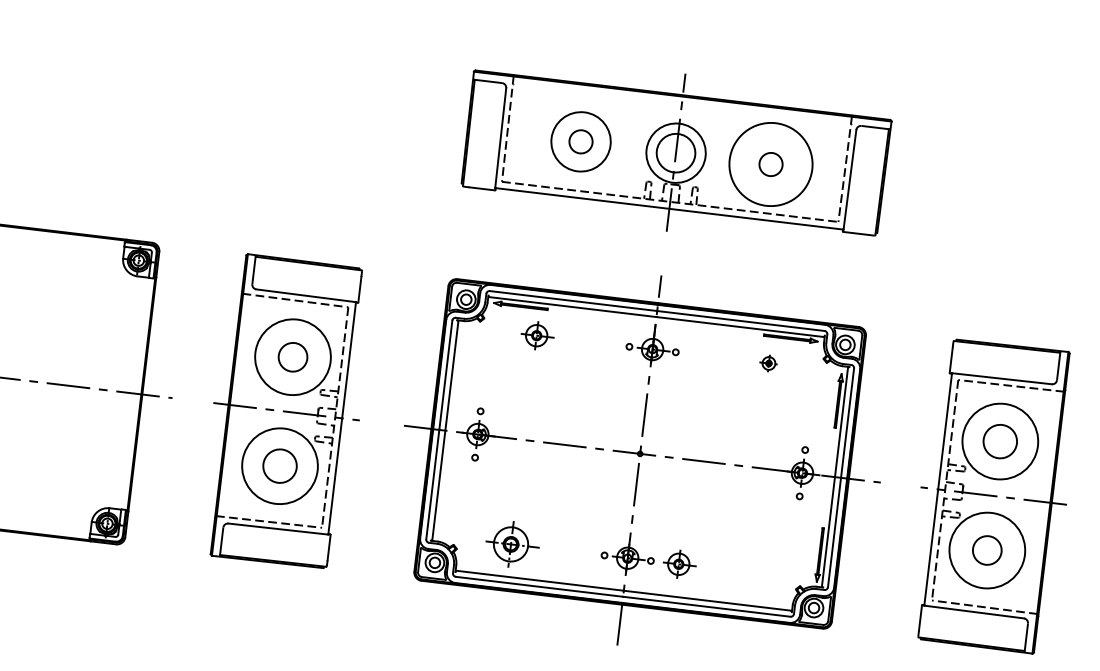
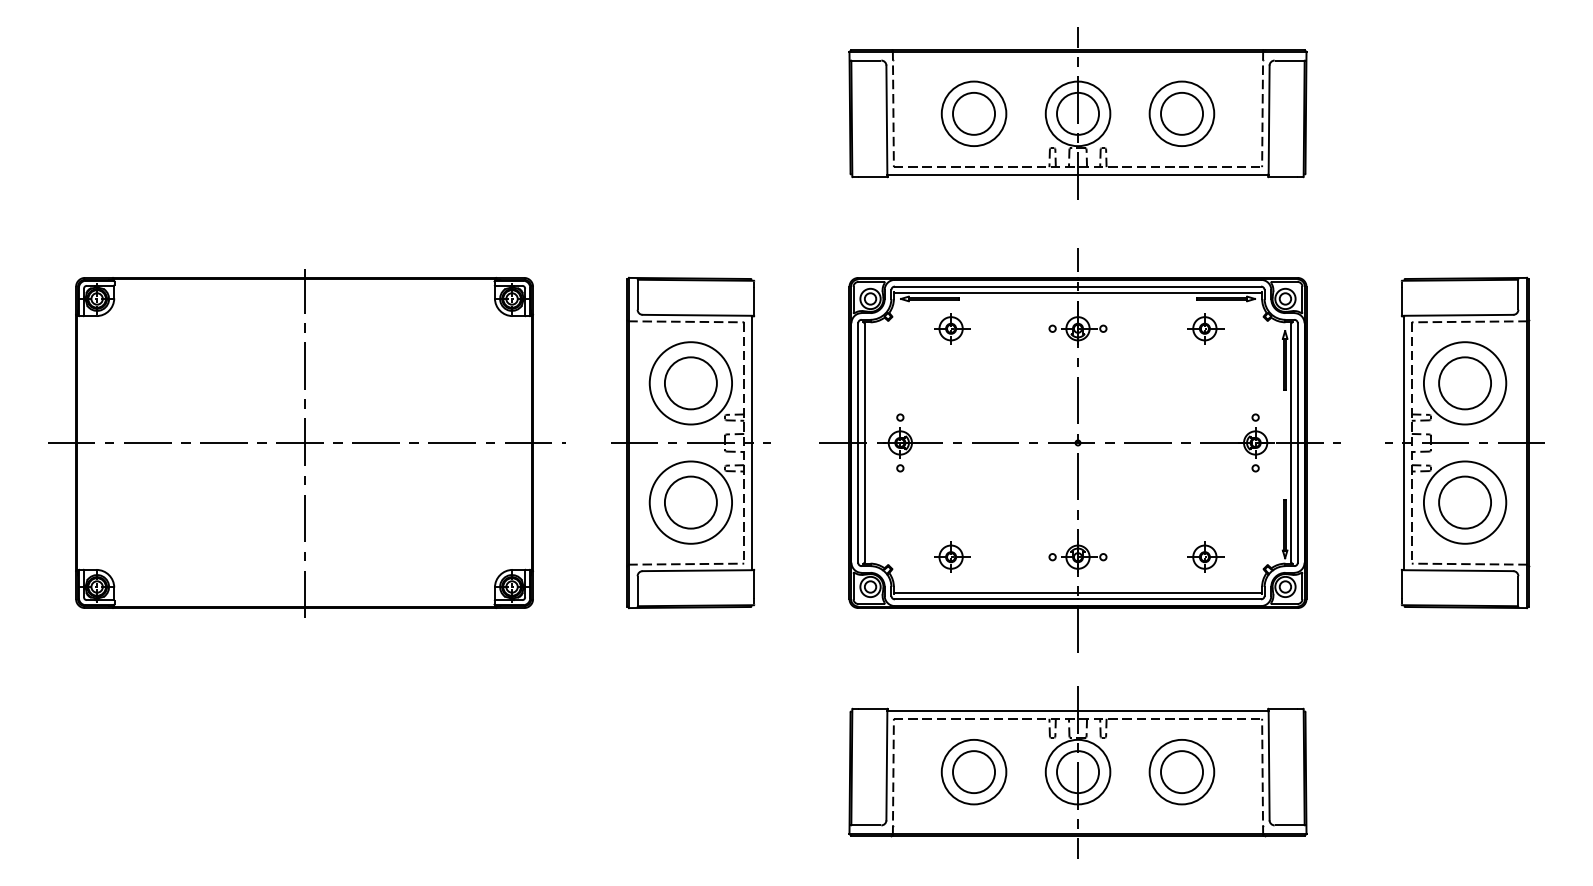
circle: (581, 141) -> (974, 113), size x1.67
circle: (770, 164) -> (1181, 113), size x0.71
circle: (770, 164) -> (1181, 113), size x1.67
part: (292, 357) -> (690, 383), size x1.67
part: (769, 363) -> (1205, 328), size x1.67
part: (999, 441) -> (1464, 383), size x1.43
part: (279, 466) -> (690, 502), size x1.43
part: (513, 543) -> (952, 556), size x0.62
part: (986, 550) -> (1464, 502), size x1.67
part: (679, 563) -> (1205, 556), moved

